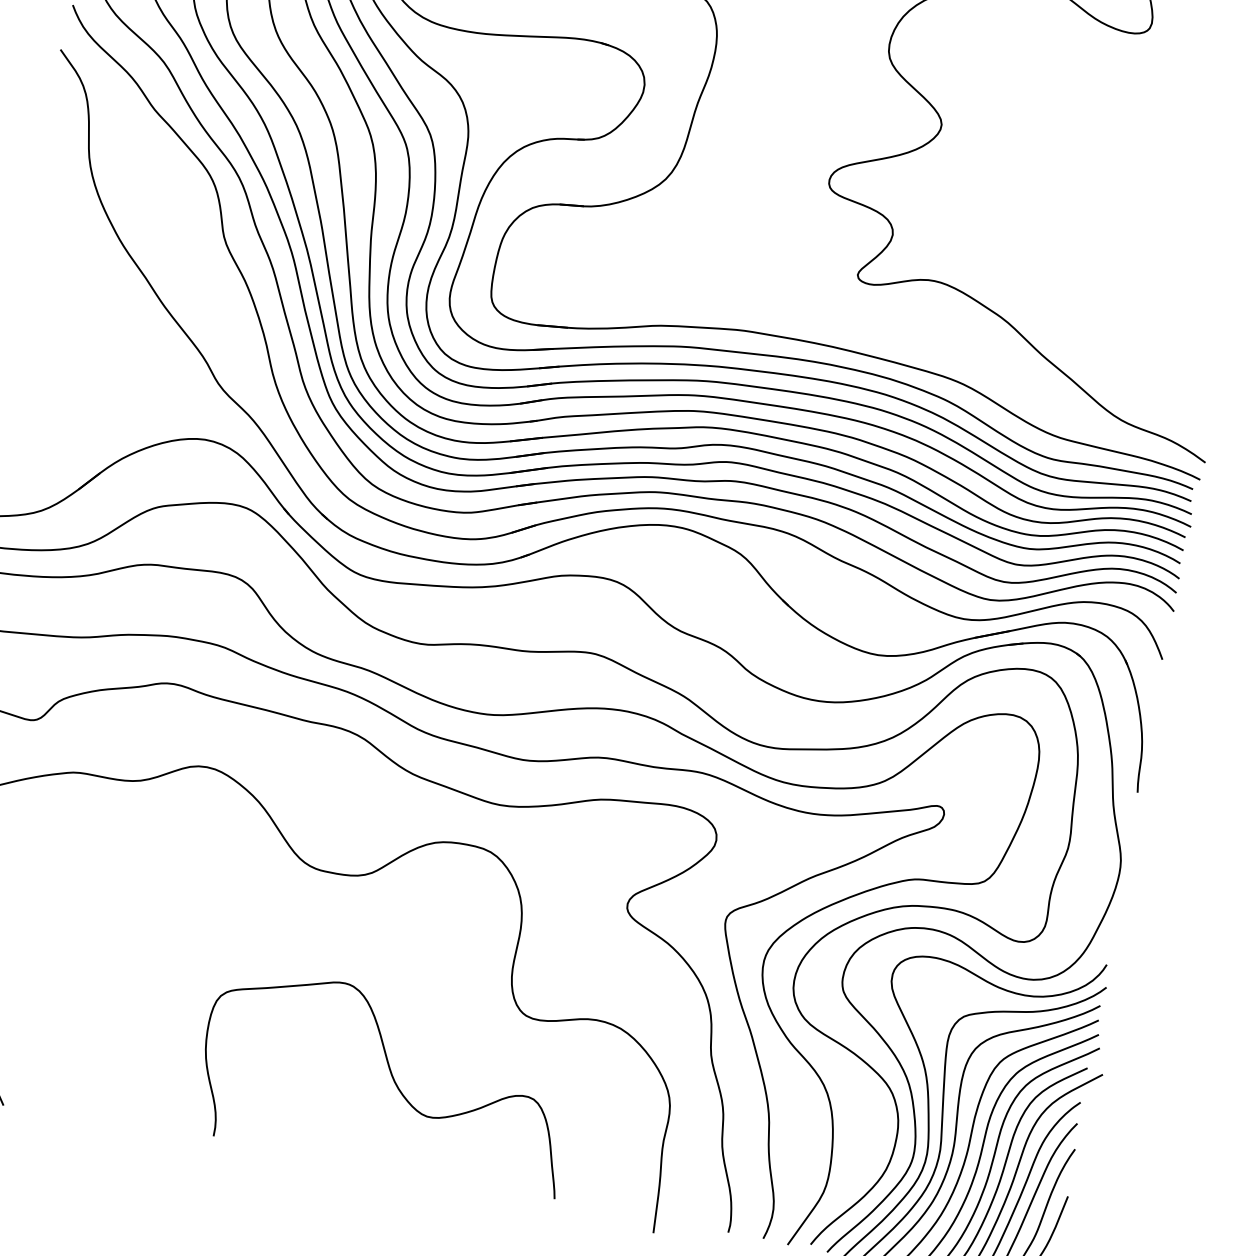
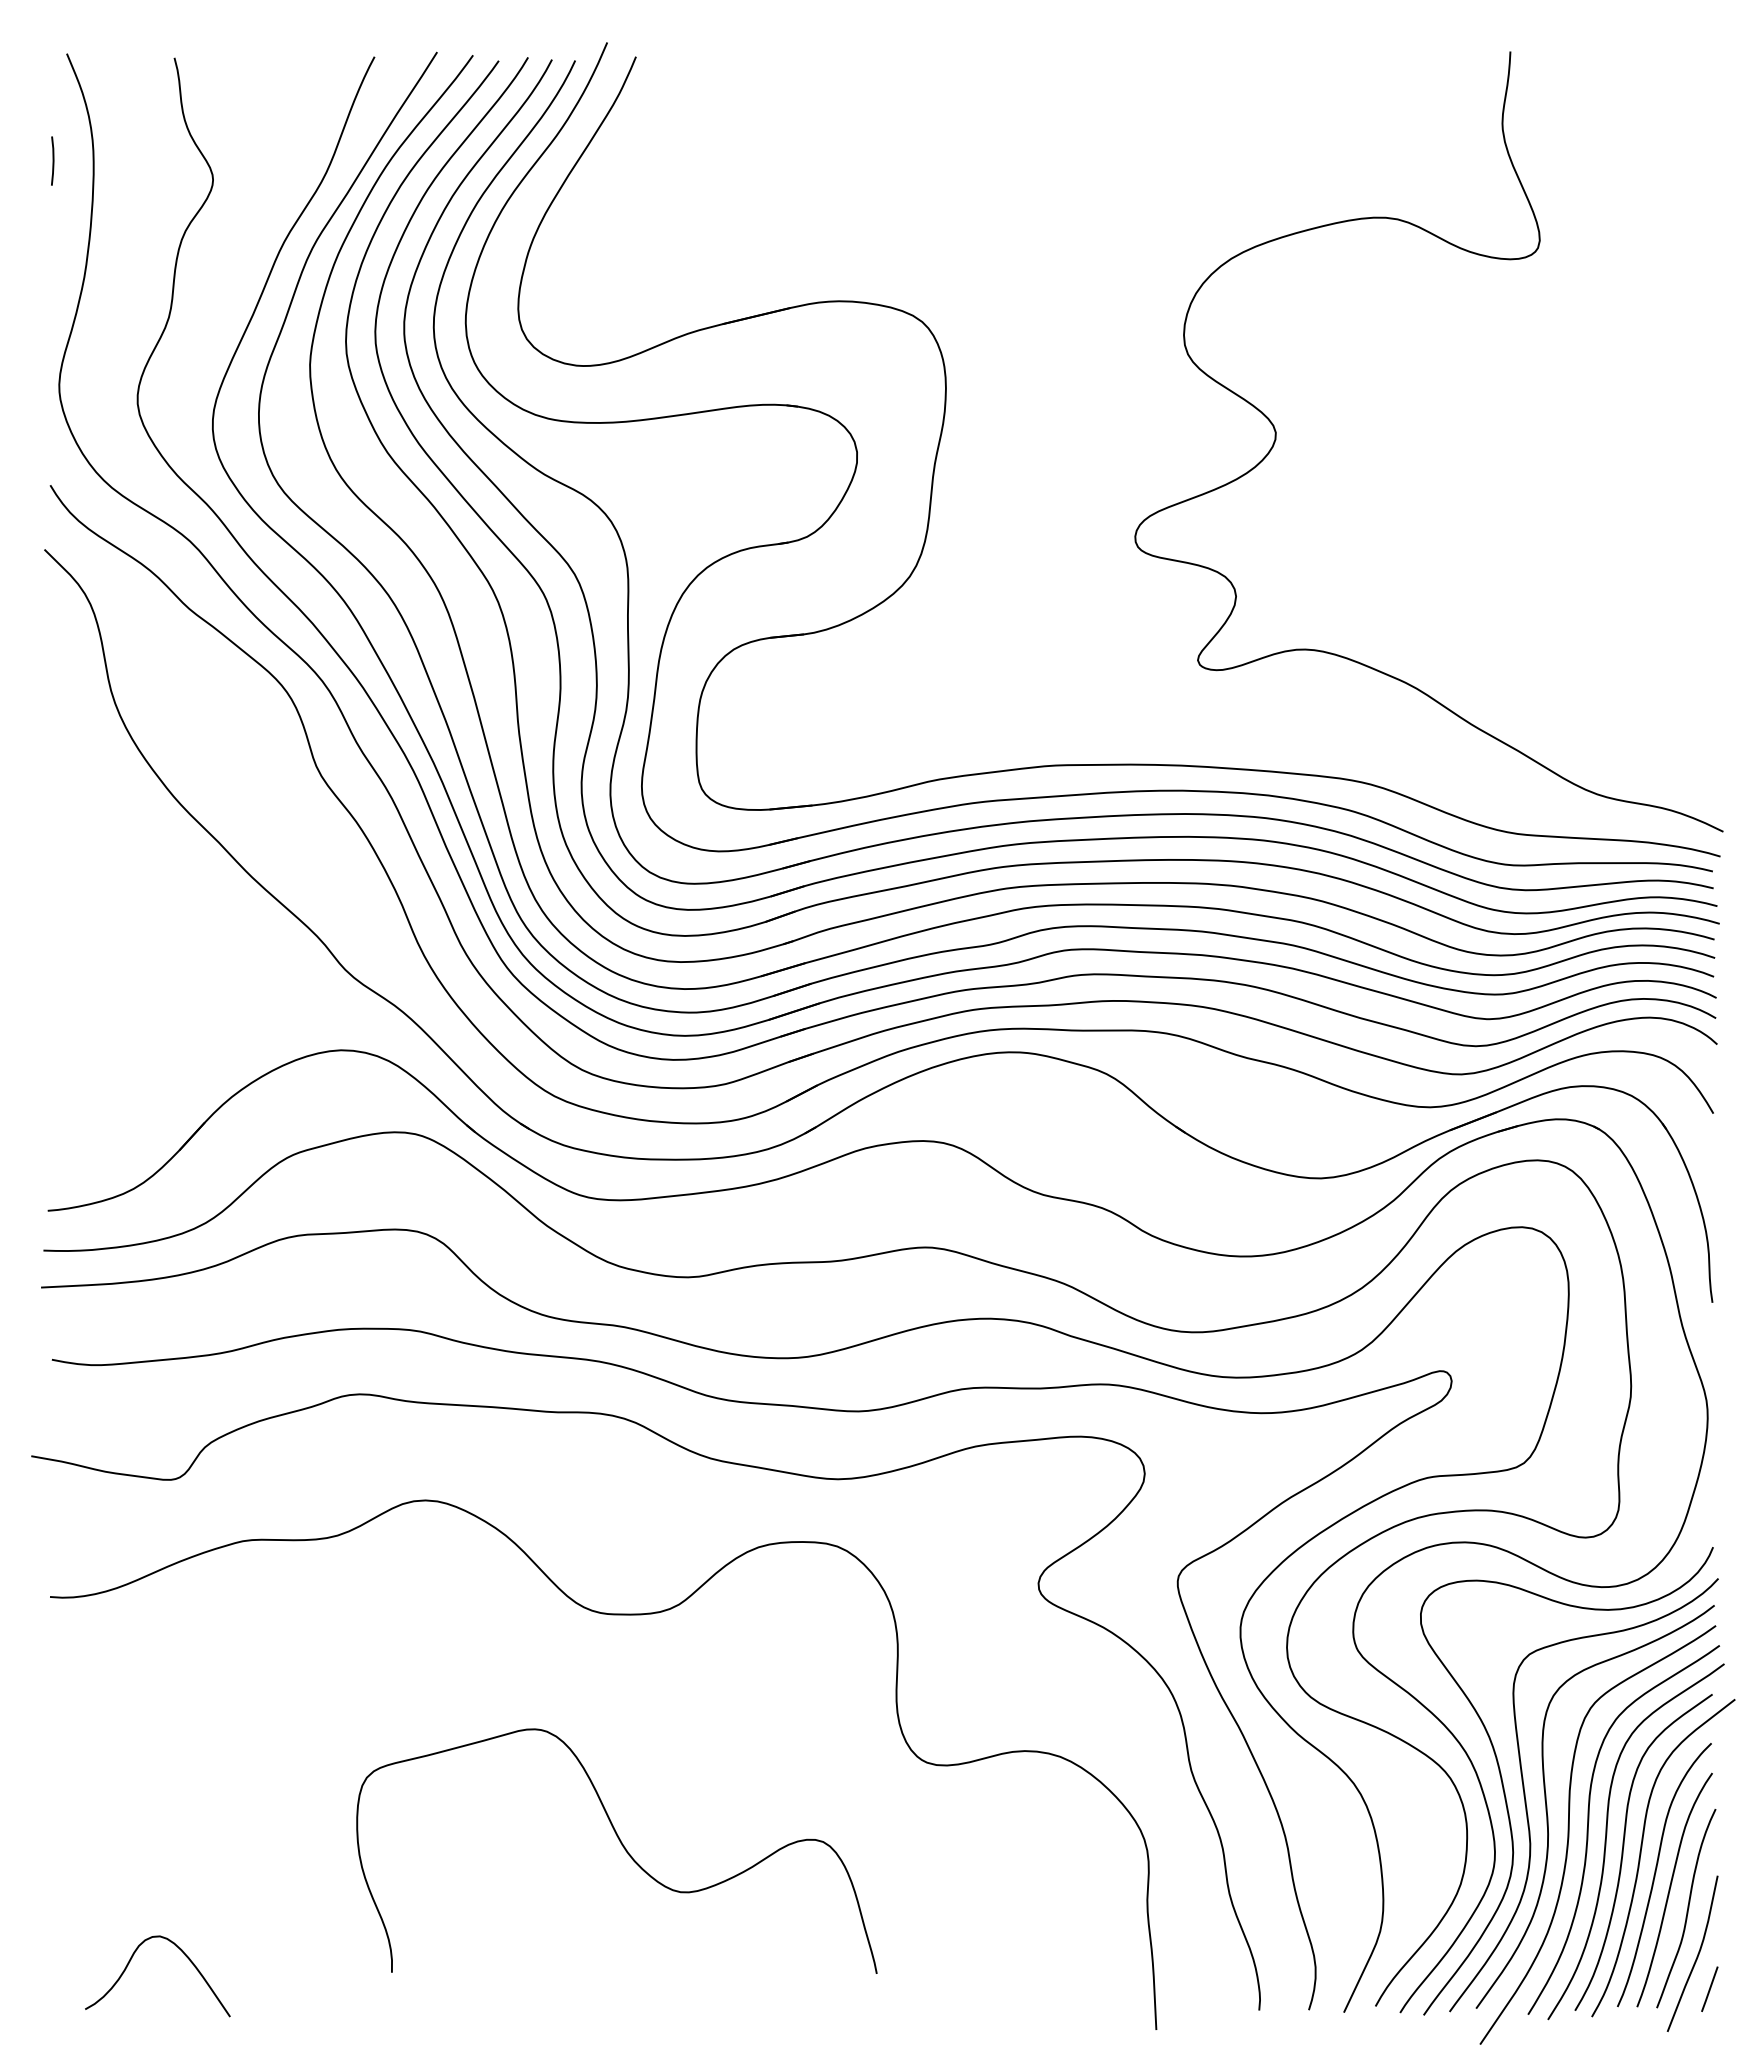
curve: (391, 1076) -> (621, 1845), moved

